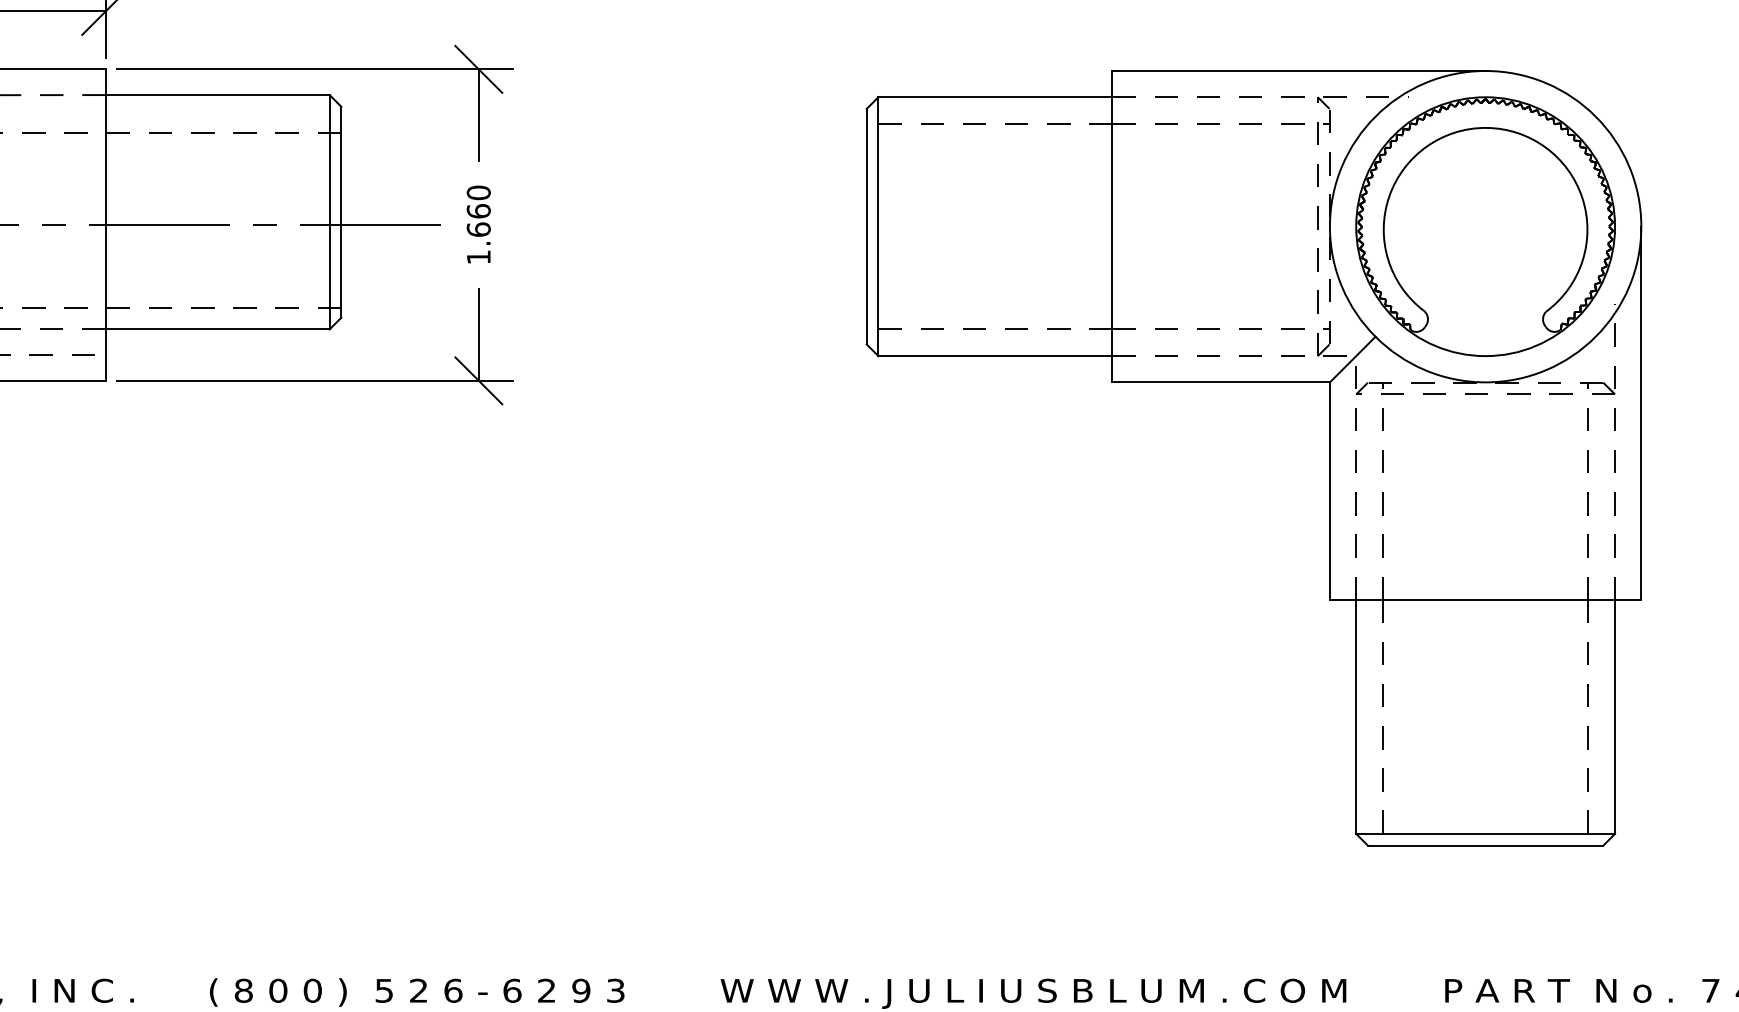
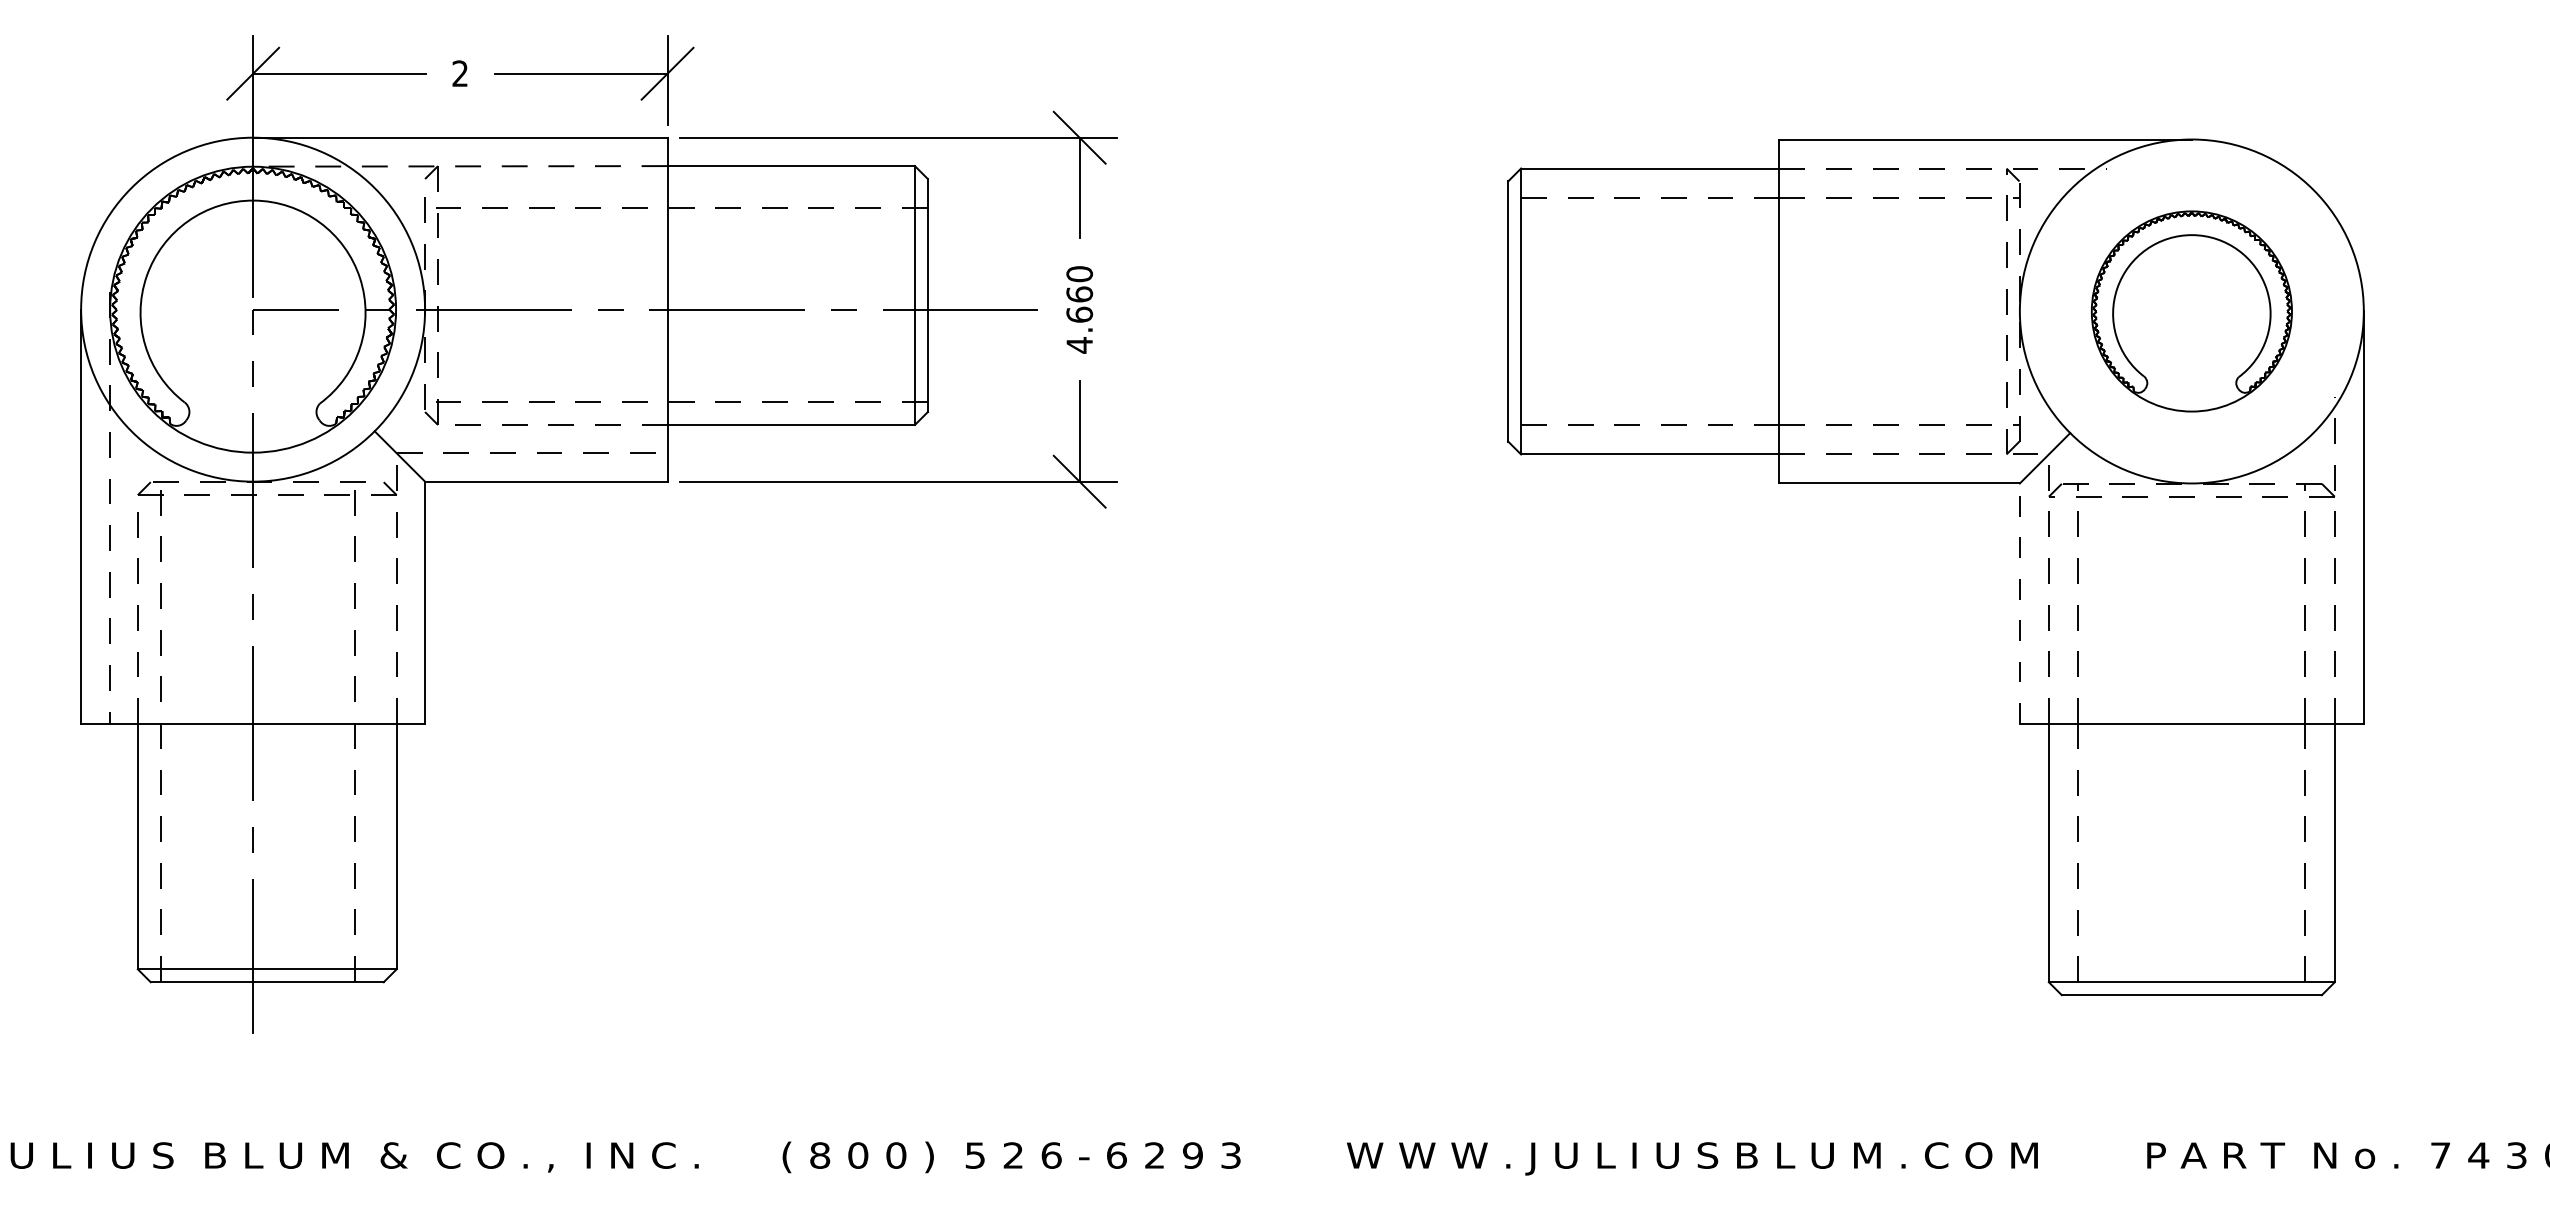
part: (1485, 226) -> (2191, 311), size x0.7
text: (478, 257) -> (1079, 345), 1.660 -> 4.660
line: (1329, 491) -> (2019, 603), solid -> dashed

